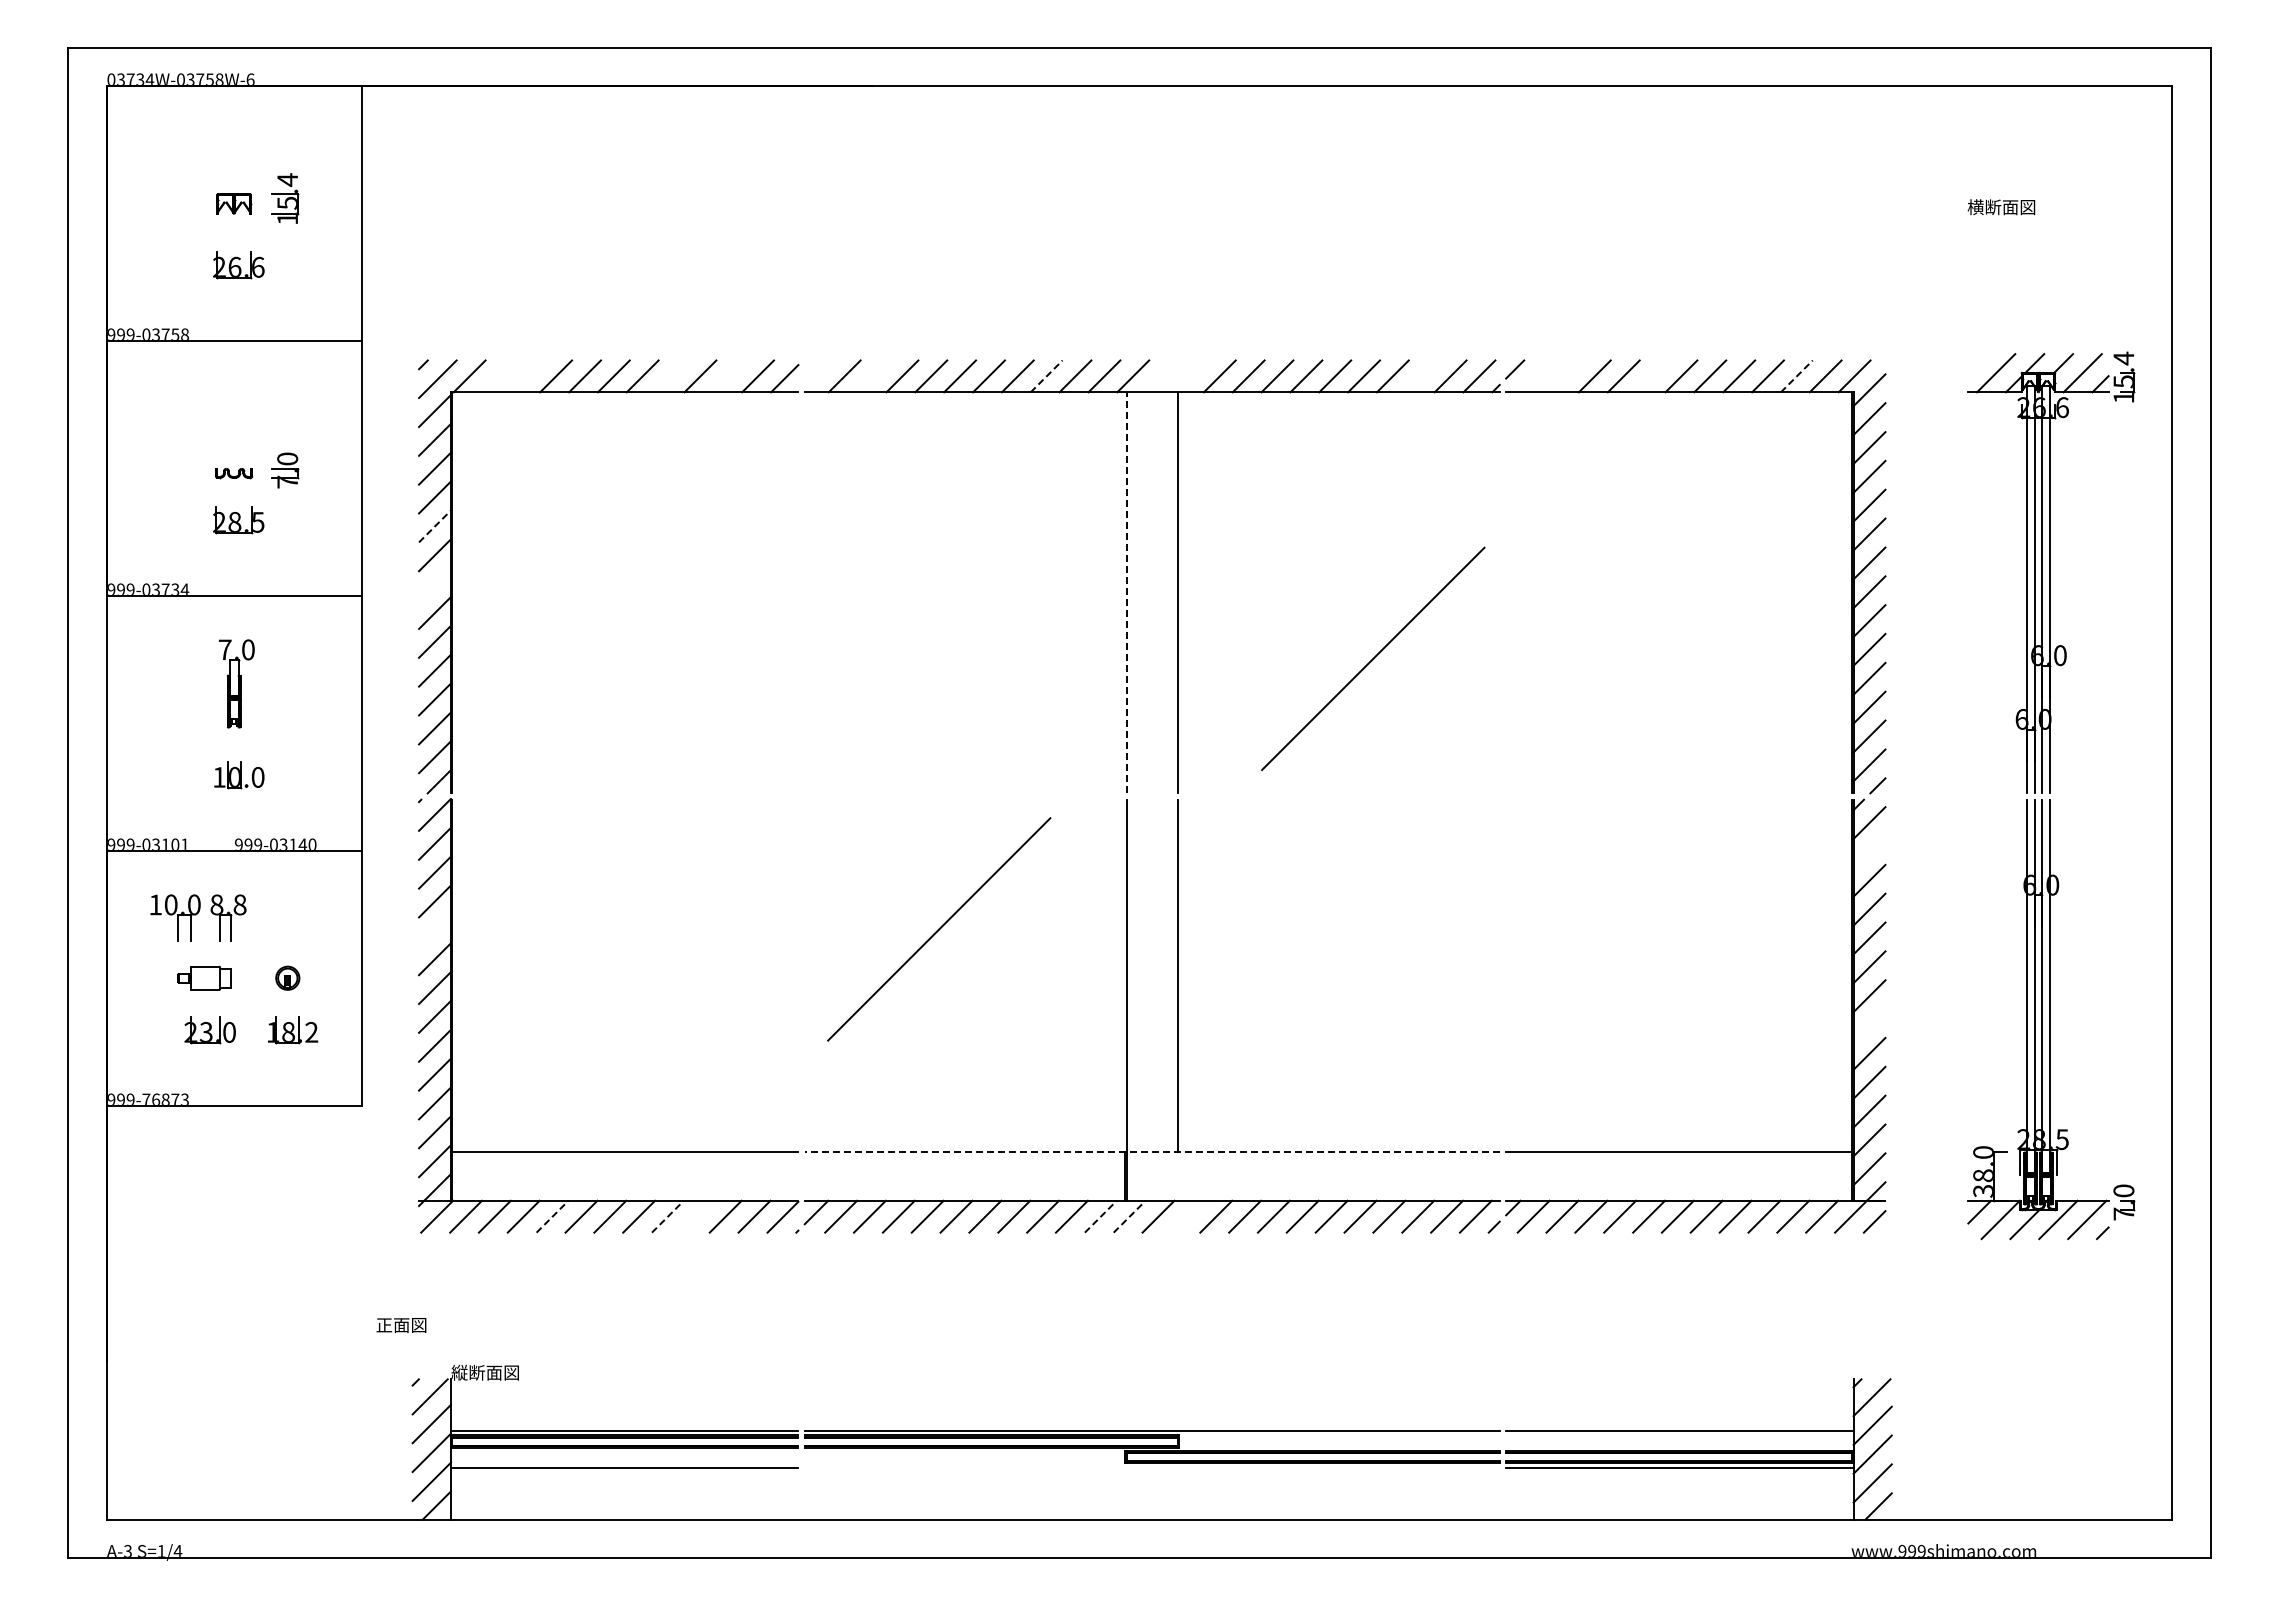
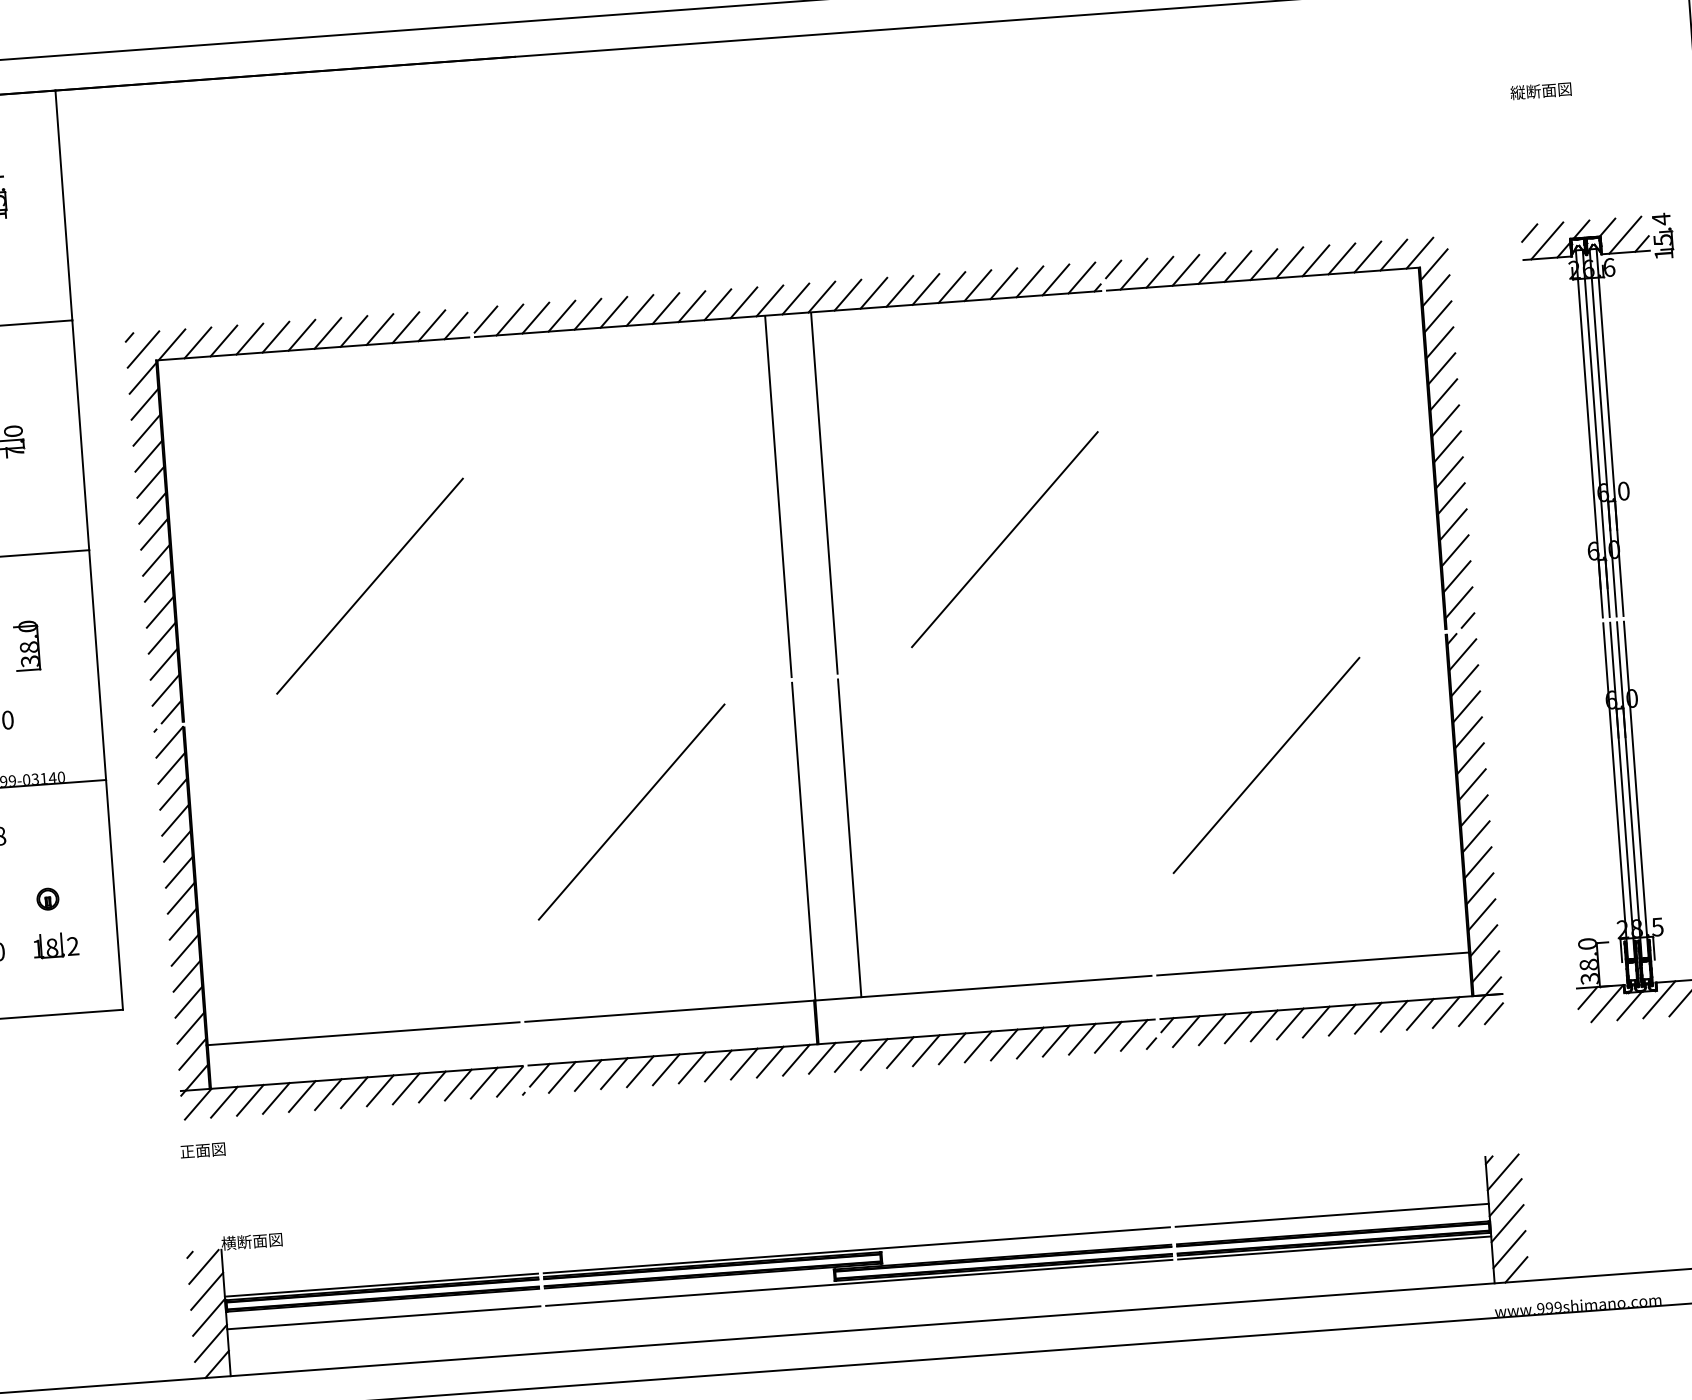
text: (1975, 207) -> (1517, 93), 横断面図 -> 縦断面図
line: (1977, 363) -> (1529, 233), added
line: (817, 373) -> (485, 319), added
line: (498, 376) -> (197, 343), added
line: (527, 376) -> (224, 341), added
line: (671, 376) -> (353, 331), added
line: (729, 376) -> (406, 327), added
line: (873, 376) -> (535, 318), added
line: (1046, 376) -> (691, 306), dashed -> solid
line: (1162, 376) -> (796, 299), added
line: (1190, 376) -> (821, 297), added
line: (1421, 376) -> (1029, 281), added
line: (1537, 376) -> (1134, 274), added
line: (1565, 376) -> (1159, 272), added
line: (1652, 376) -> (1237, 266), added
line: (1796, 376) -> (1367, 257), dashed -> solid
line: (434, 526) -> (150, 482), dashed -> solid
line: (434, 584) -> (154, 534), added
line: (1126, 592) -> (778, 496), dashed -> solid
line: (668, 658) -> (369, 585), added
part: (285, 697) -> (27, 646), added
line: (1869, 851) -> (1464, 680), added
line: (1643, 929) -> (1266, 765), added
line: (434, 930) -> (176, 846), added
line: (1869, 1025) -> (1476, 837), added
line: (1151, 1152) -> (837, 999), dashed -> solid
line: (552, 1216) -> (302, 1096), dashed -> solid
line: (667, 1216) -> (405, 1088), dashed -> solid
line: (696, 1216) -> (431, 1086), added
line: (1100, 1216) -> (796, 1060), dashed -> solid
line: (1129, 1216) -> (822, 1058), dashed -> solid
line: (1187, 1216) -> (874, 1054), added
text: (401, 1325) -> (202, 1150), moved
text: (459, 1372) -> (228, 1243), 縦断面図 -> 横断面図
line: (1151, 1467) -> (858, 1282), added

